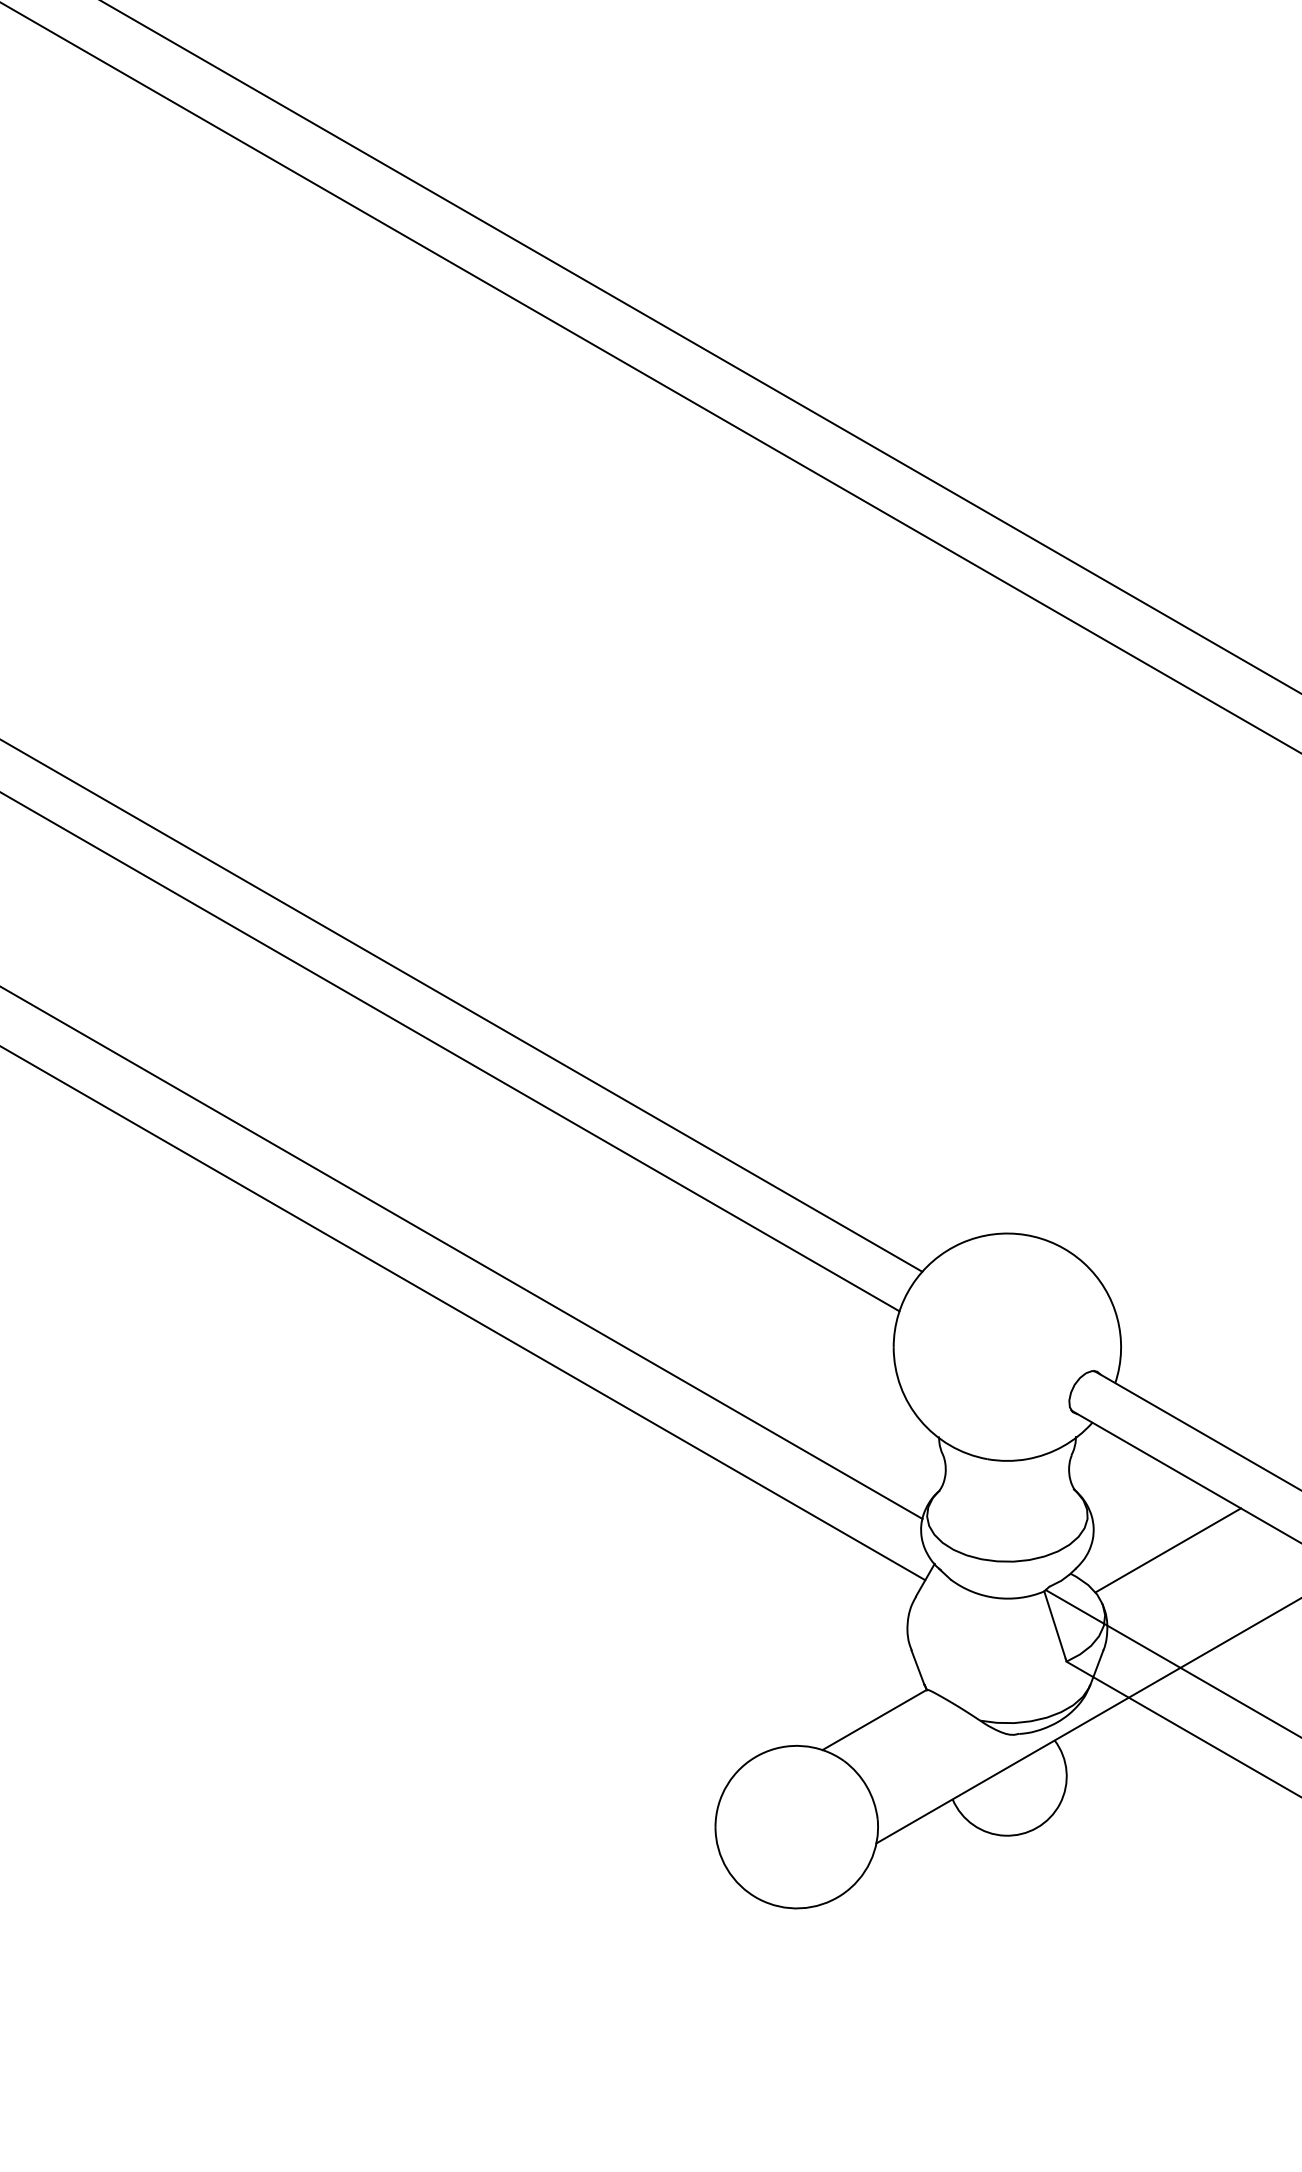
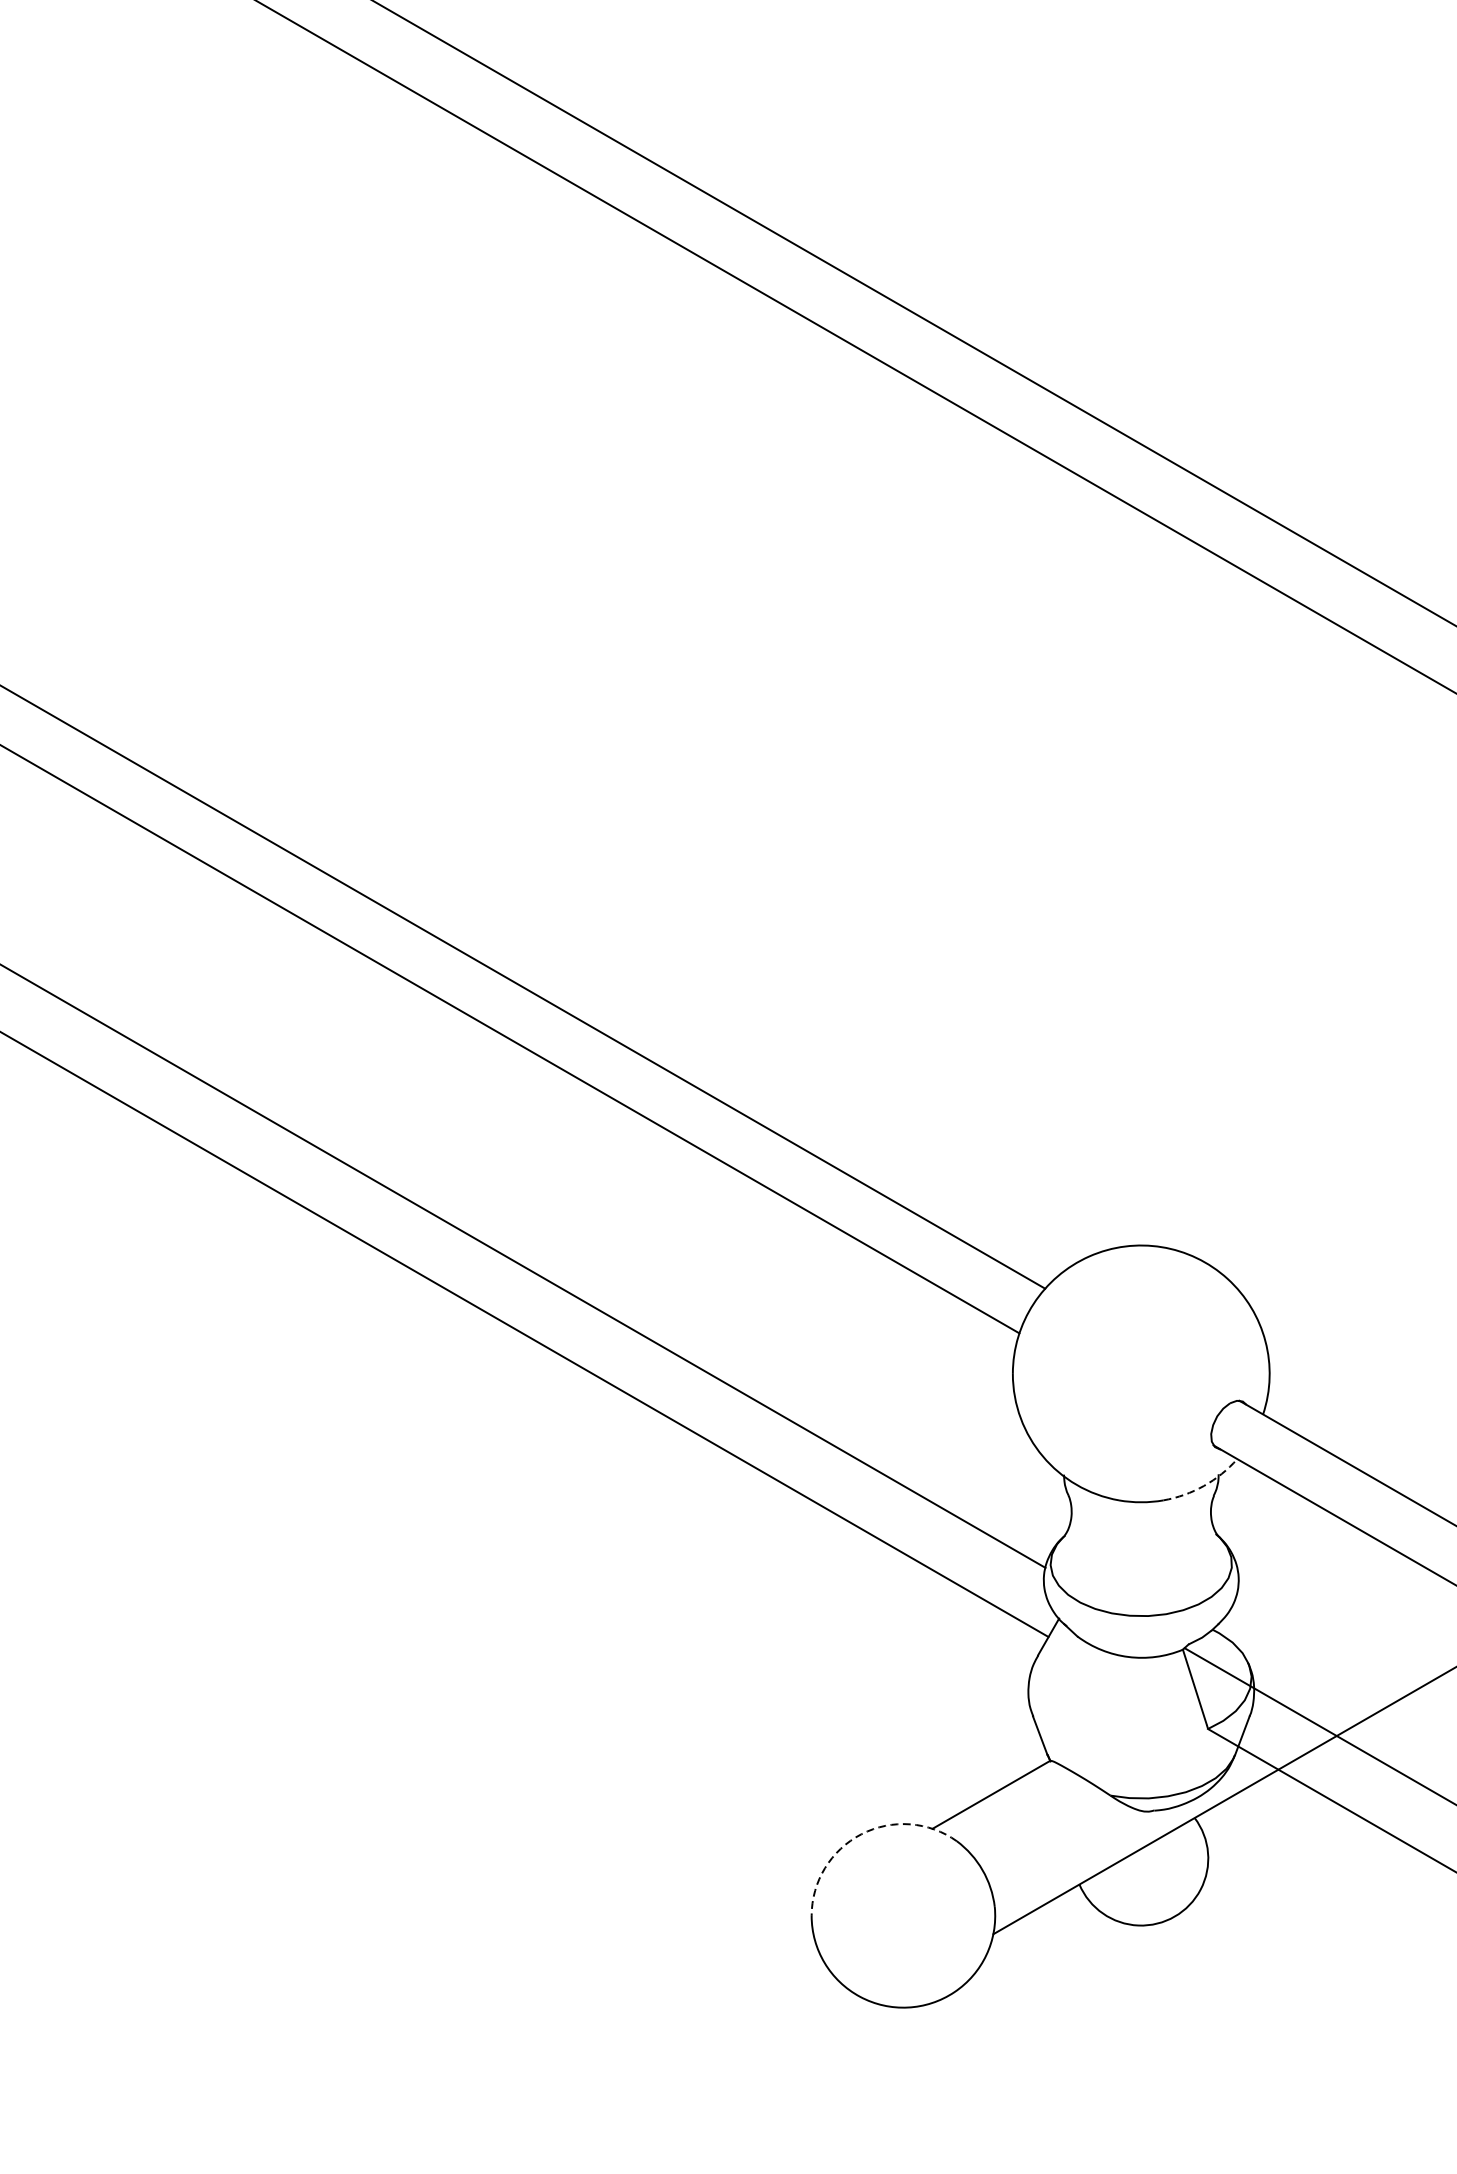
arc: (1062, 1446) -> (1203, 1486), solid -> dashed
line: (1168, 1550) -> (1323, 1603), removed
arc: (759, 1754) -> (861, 1833), solid -> dashed

